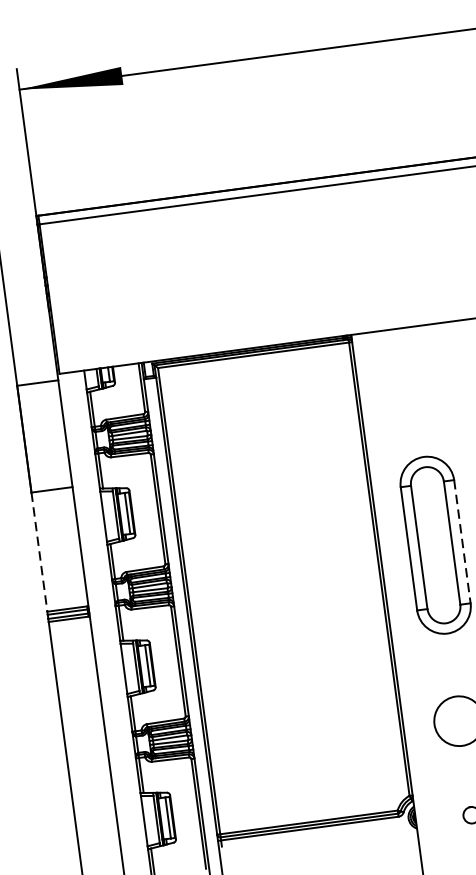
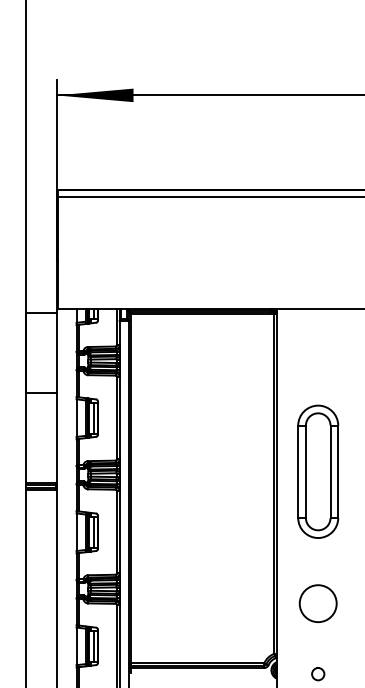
line: (462, 542) -> (338, 472), dashed -> solid
line: (39, 551) -> (25, 437), dashed -> solid

